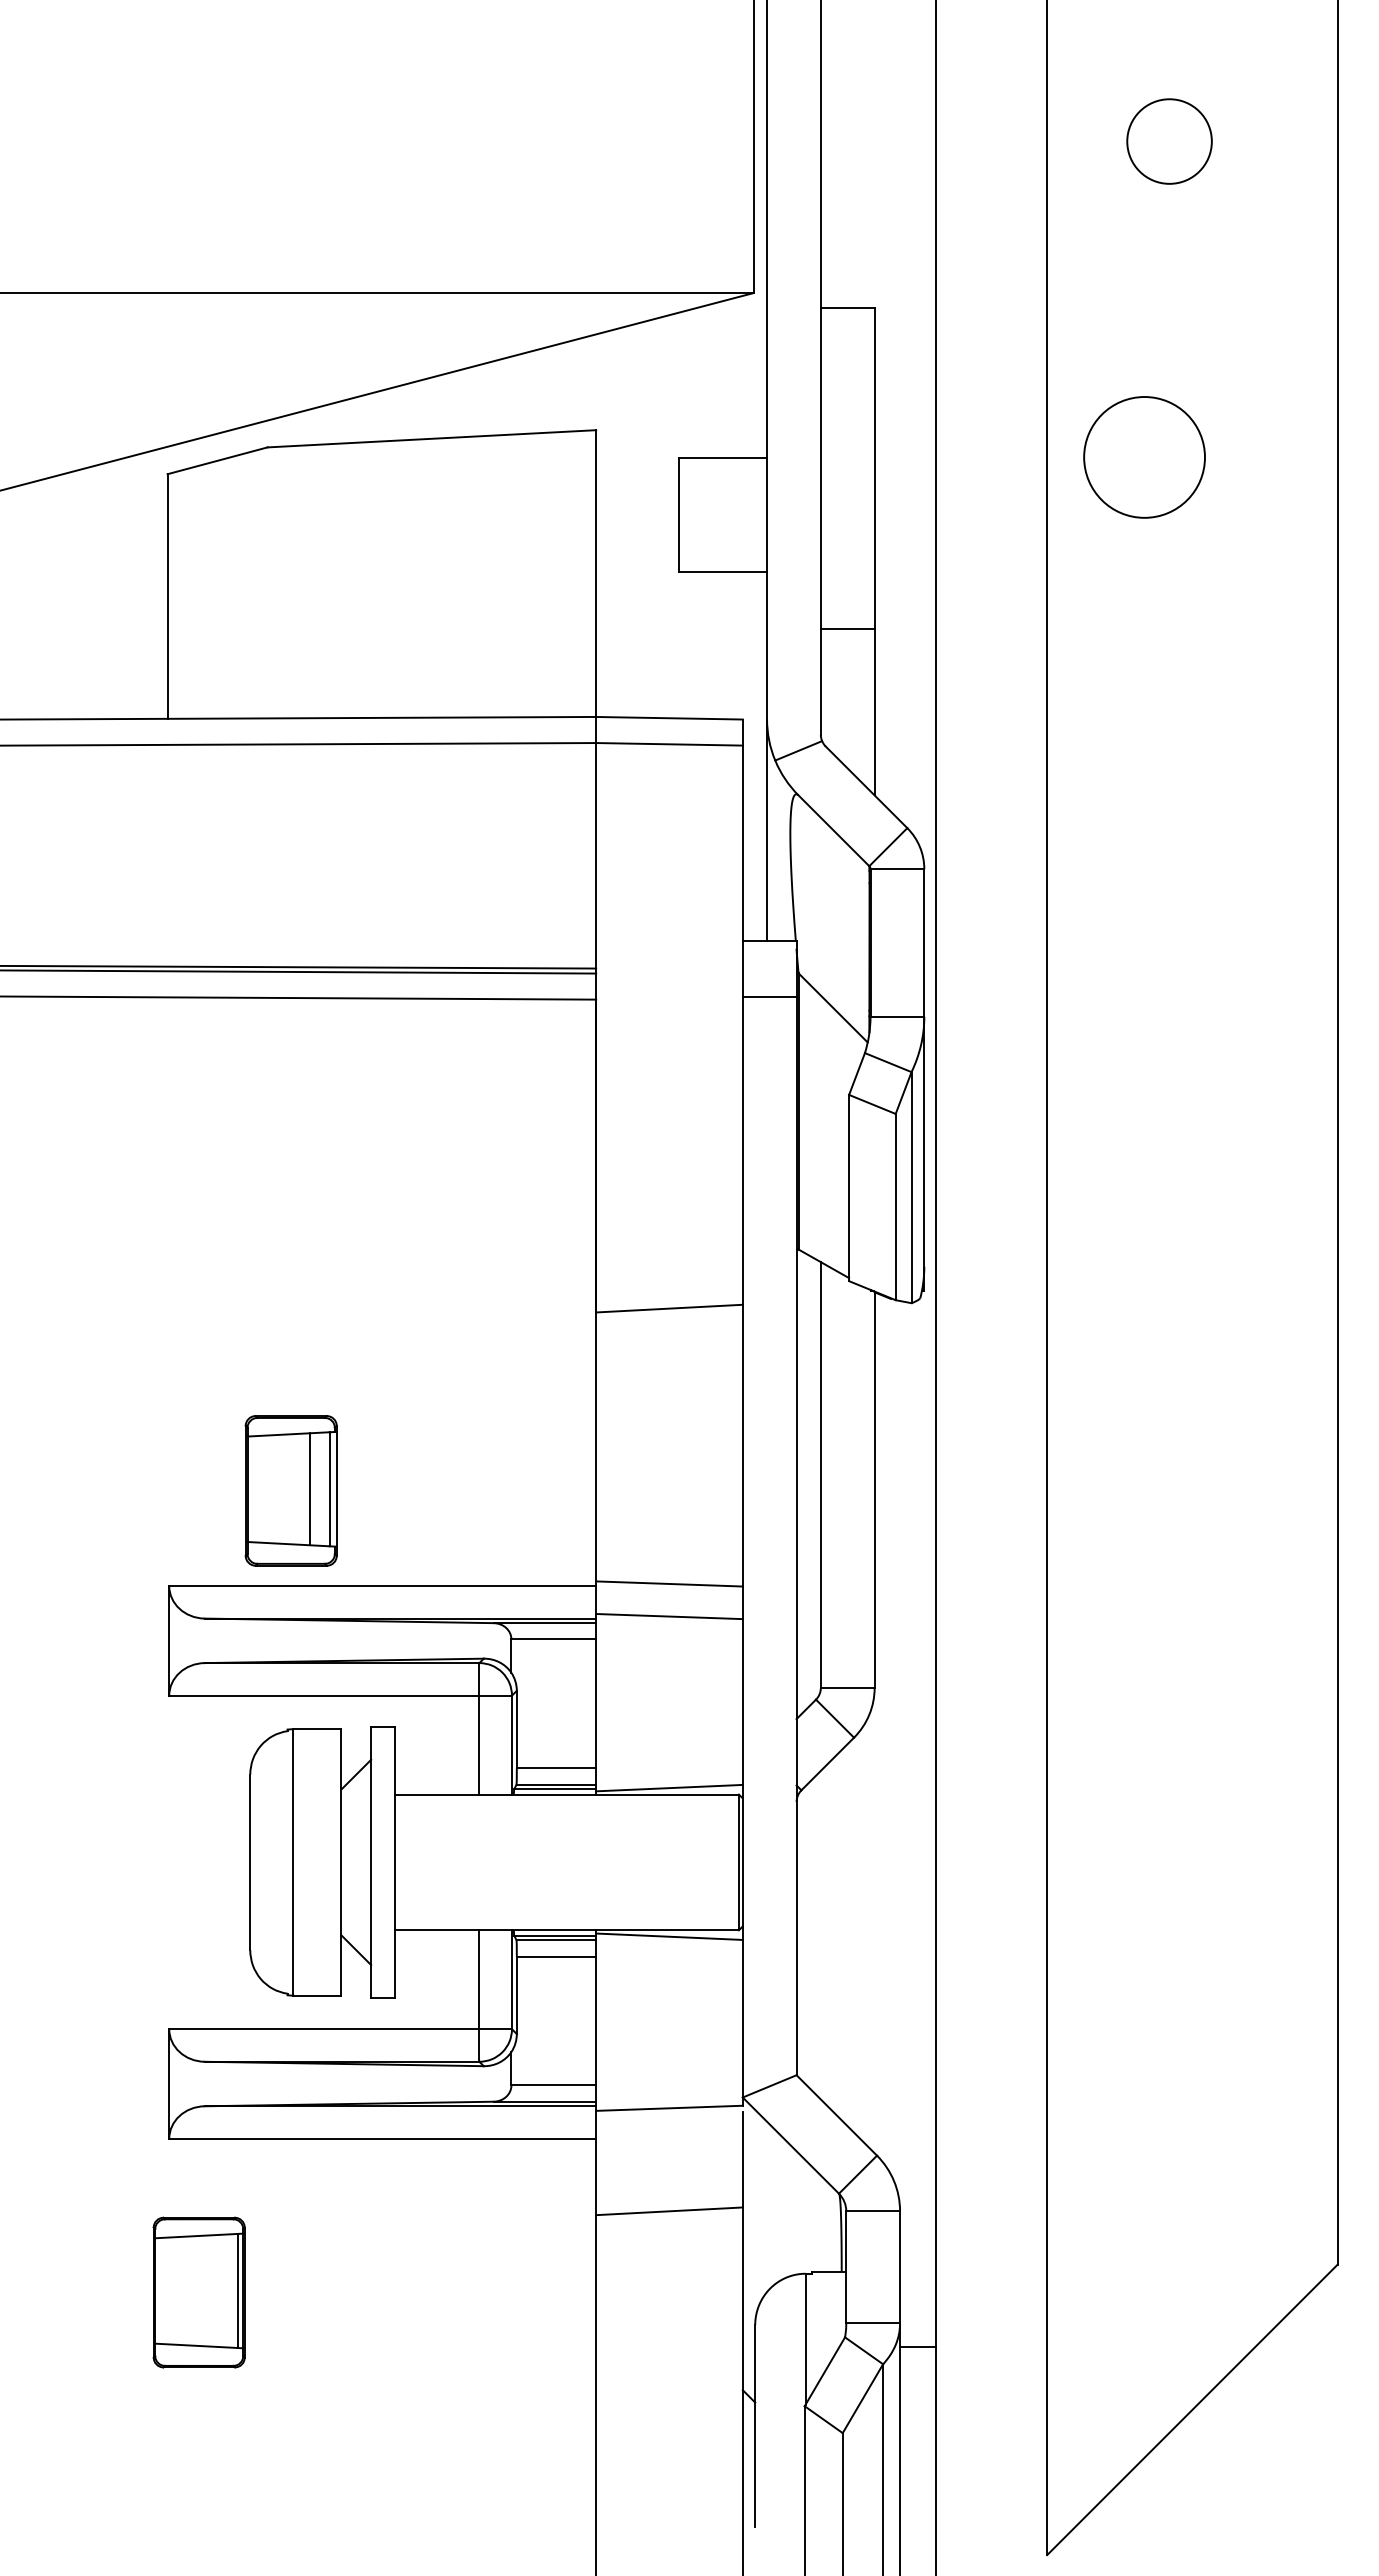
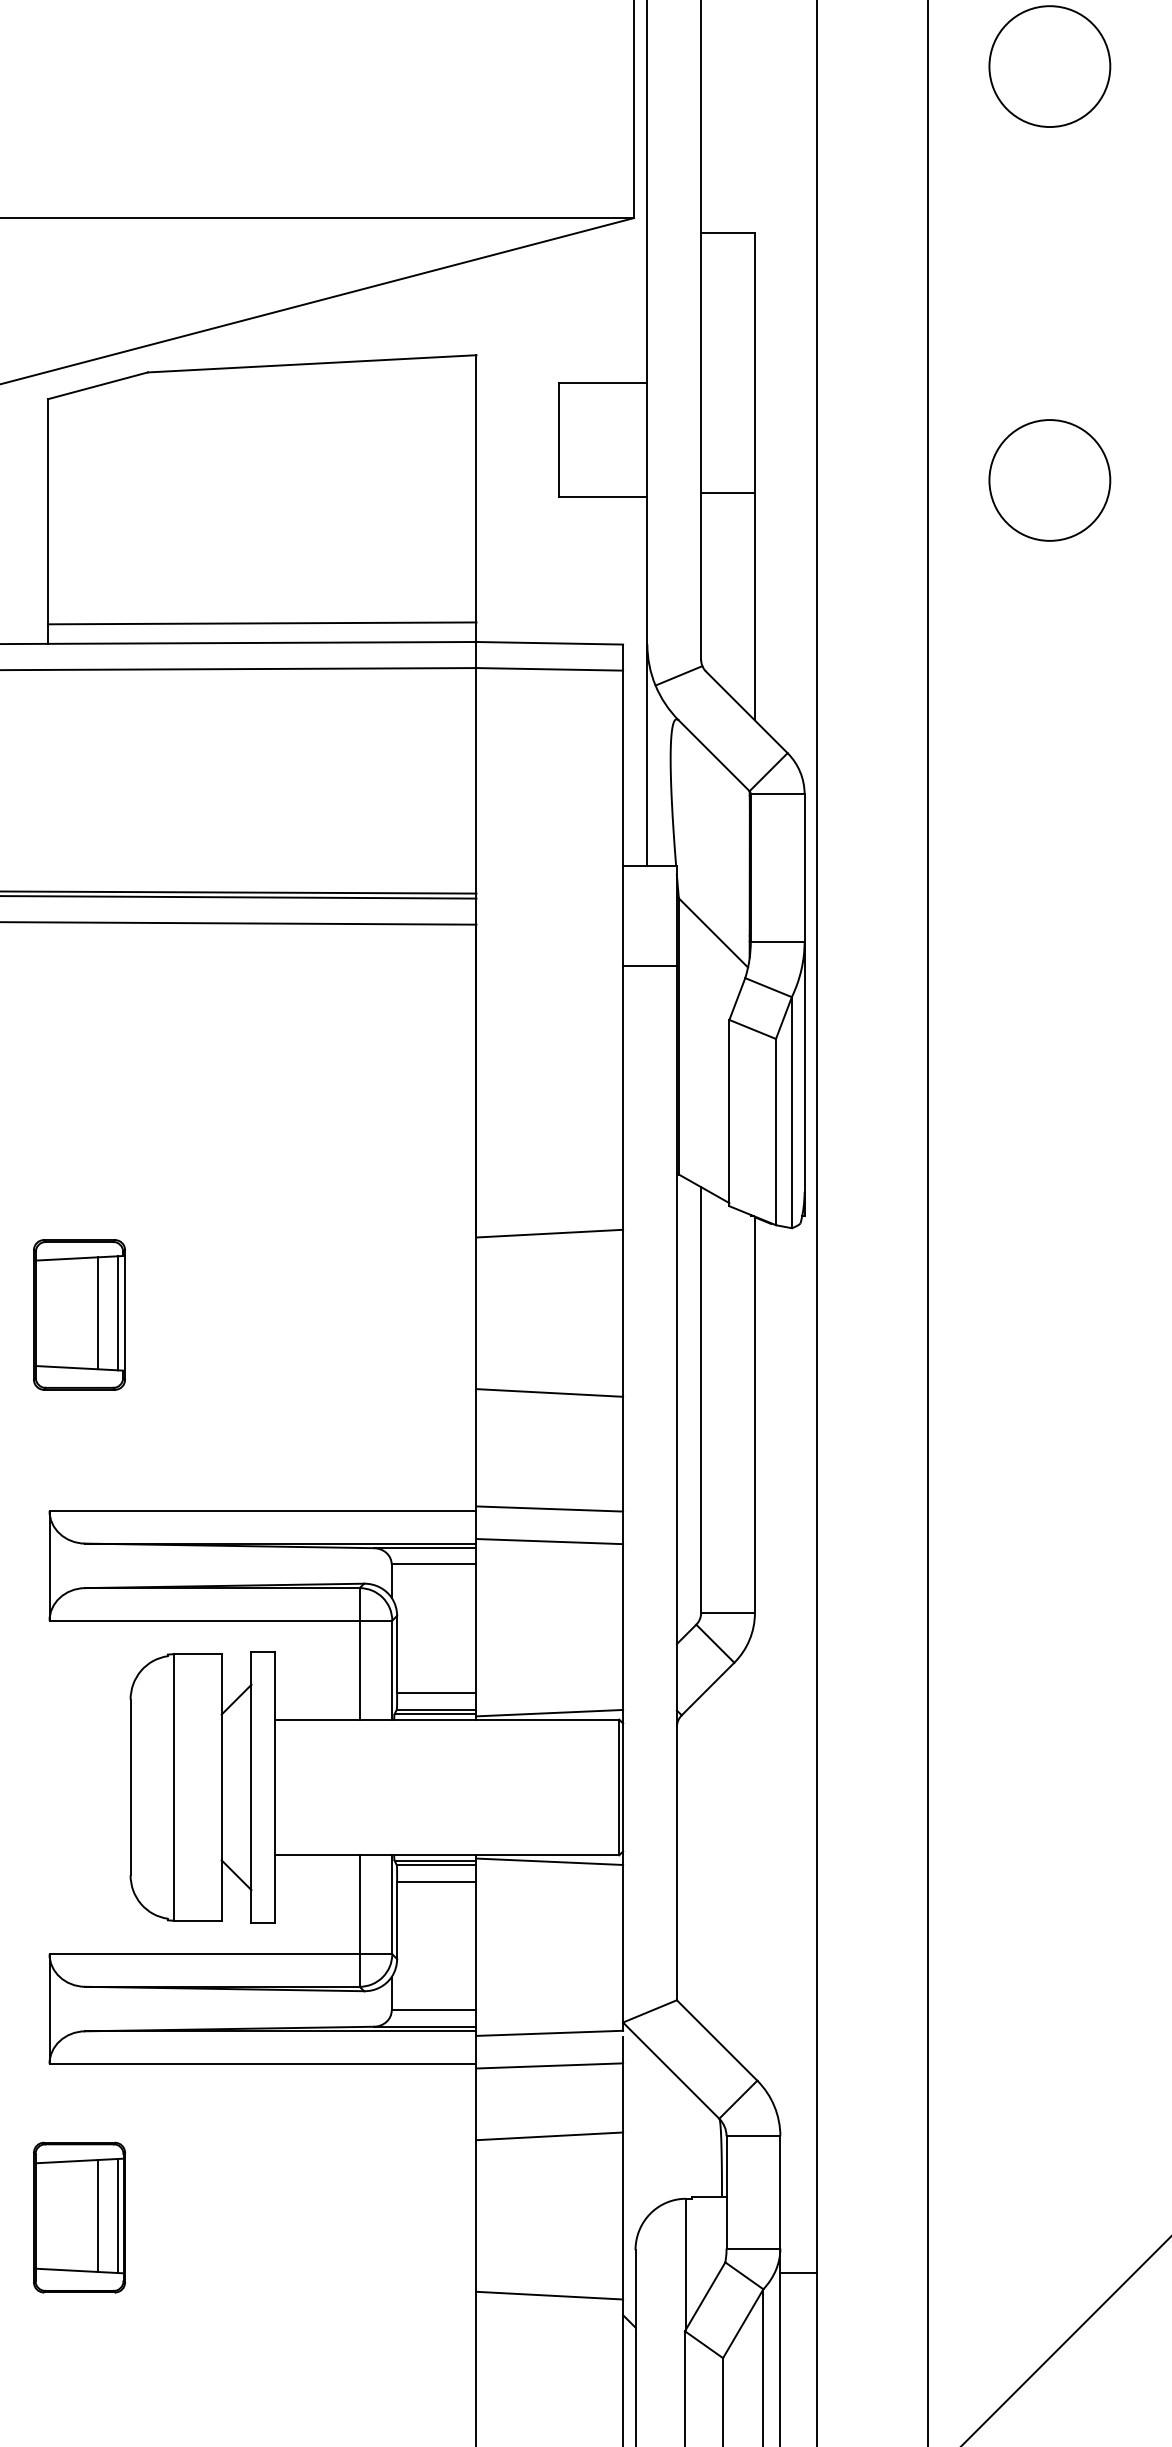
circle: (1169, 141) -> (1049, 66), size x1.43
circle: (1144, 457) -> (1049, 480), moved
line: (847, 629) -> (727, 493), moved
line: (381, 698) -> (261, 623), added
line: (769, 997) -> (649, 965), moved
line: (669, 1467) -> (549, 1392), added
part: (290, 1490) -> (78, 1314), moved
line: (669, 2140) -> (549, 2065), added
line: (217, 2290) -> (97, 2215), added
line: (669, 2370) -> (549, 2295), added

